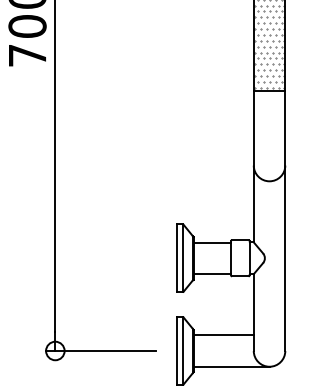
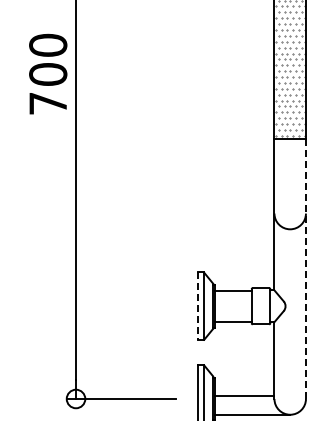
line: (284, 221) -> (305, 269), solid -> dashed
line: (176, 258) -> (197, 306), solid -> dashed
line: (223, 335) -> (244, 396), moved

